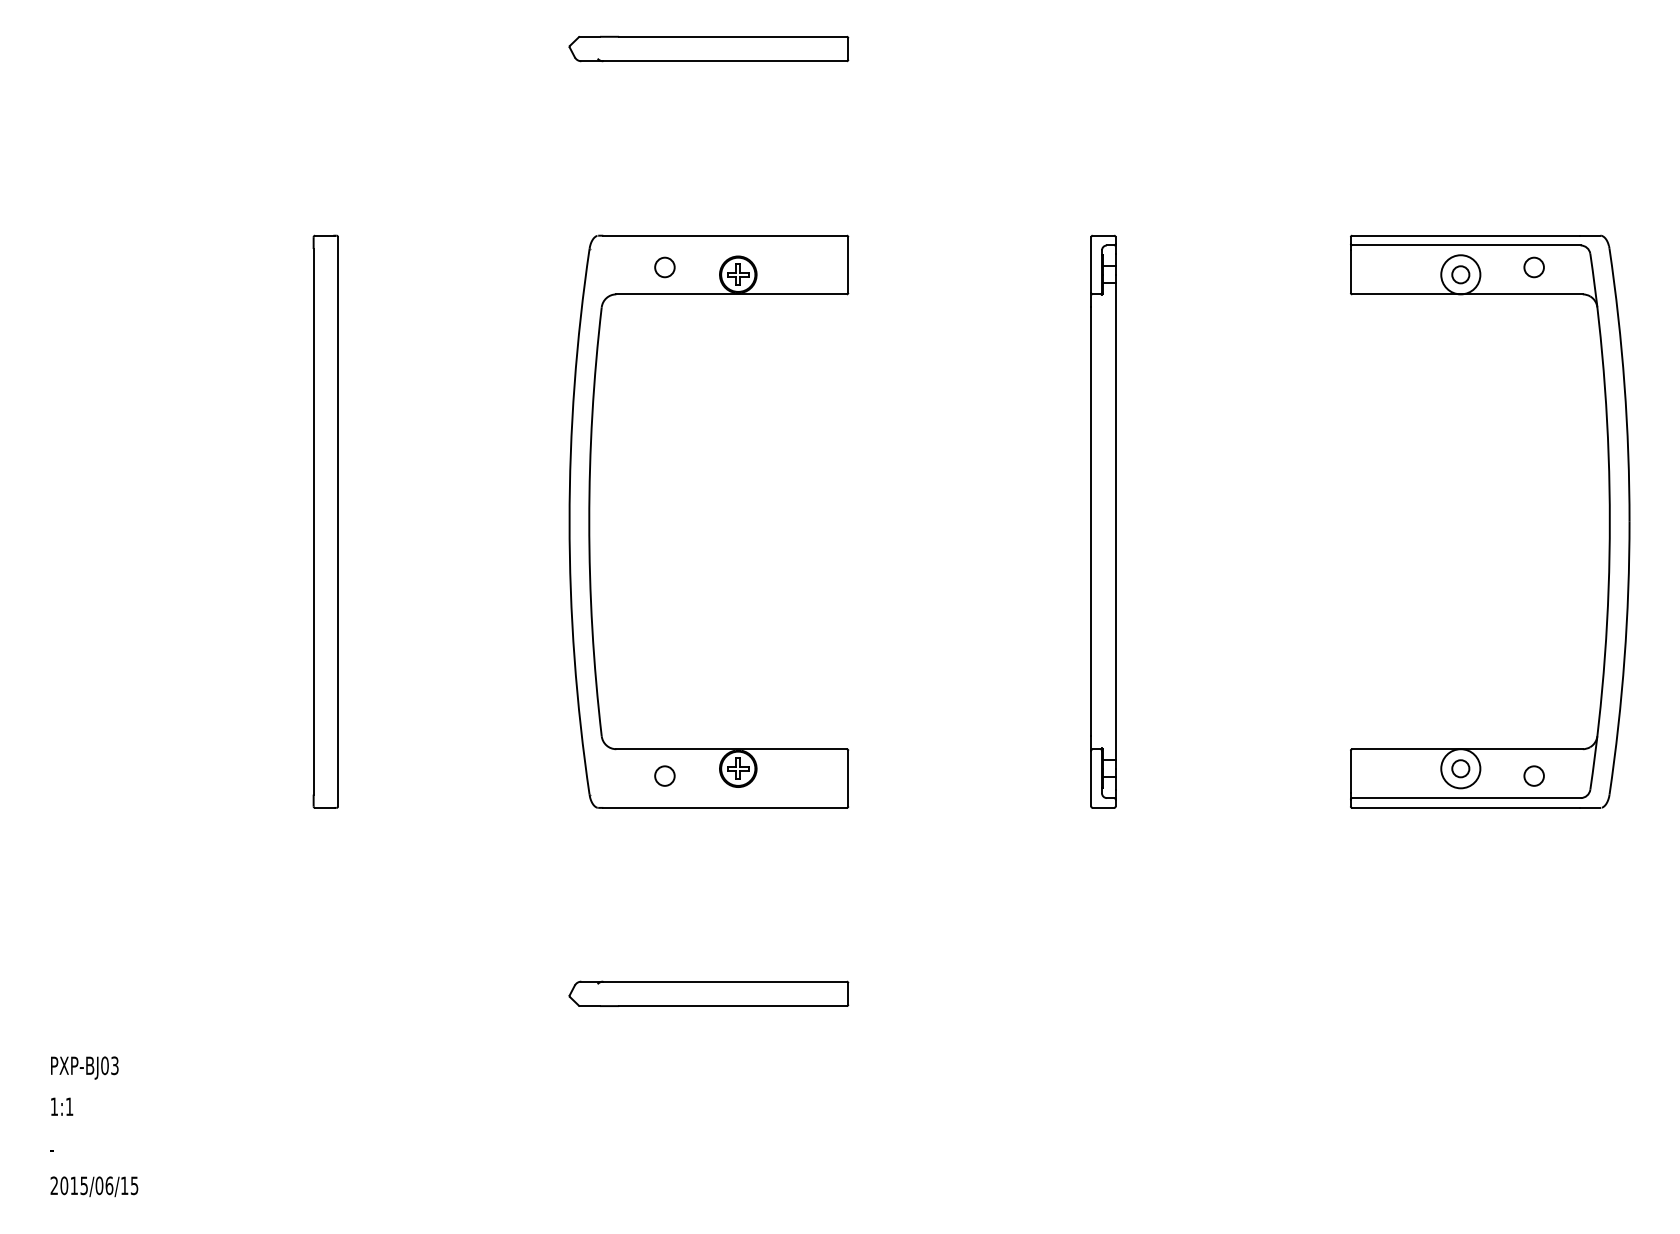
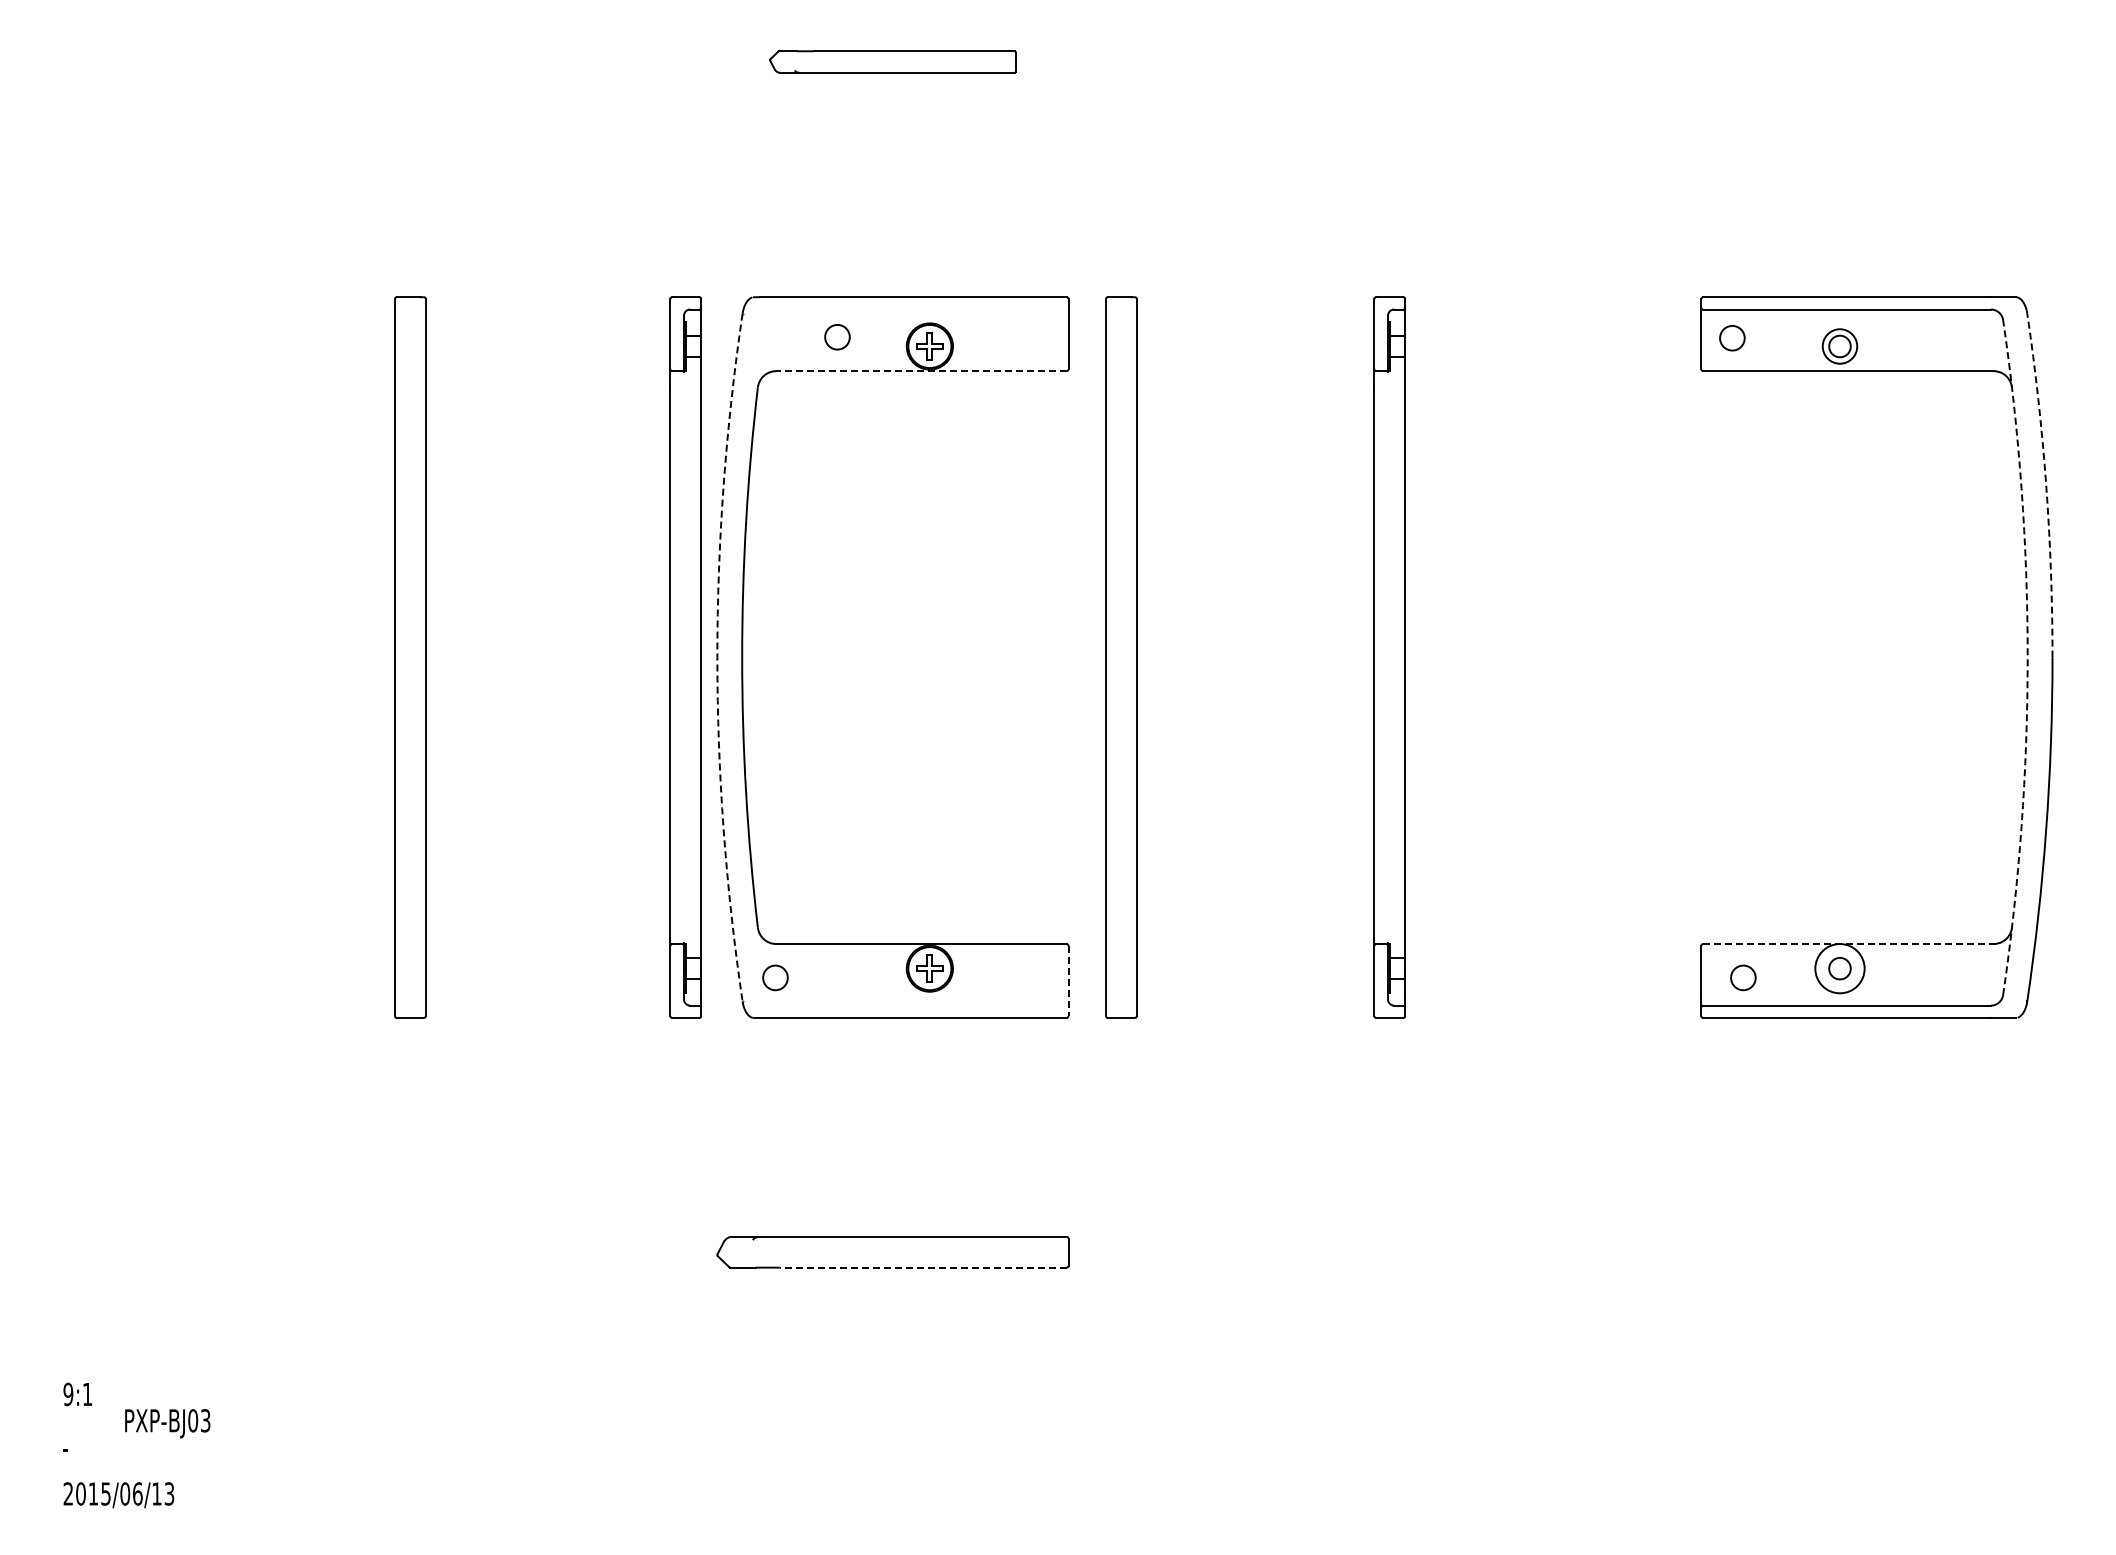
part: (708, 48) -> (892, 61), size x0.7
circle: (1534, 267) -> (1732, 338), moved
circle: (1460, 274) -> (1839, 346), size x0.7
line: (730, 294) -> (920, 371), solid -> dashed
arc: (1624, 385) -> (2046, 485), solid -> dashed
part: (544, 521) -> (685, 657), added
arc: (569, 521) -> (717, 657), solid -> dashed
part: (890, 521) -> (1121, 657), added
arc: (1609, 521) -> (2027, 657), solid -> dashed
line: (1467, 749) -> (1848, 944), solid -> dashed
circle: (664, 775) -> (775, 977), moved
circle: (1534, 775) -> (1743, 977), moved
line: (848, 778) -> (1068, 981), solid -> dashed
line: (732, 1006) -> (922, 1267), solid -> dashed
text: (84, 1067) -> (167, 1423), moved
text: (54, 1106) -> (68, 1394), 1:1 -> 9:1
text: (134, 1185) -> (169, 1493), 2015/06/15 -> 2015/06/13

